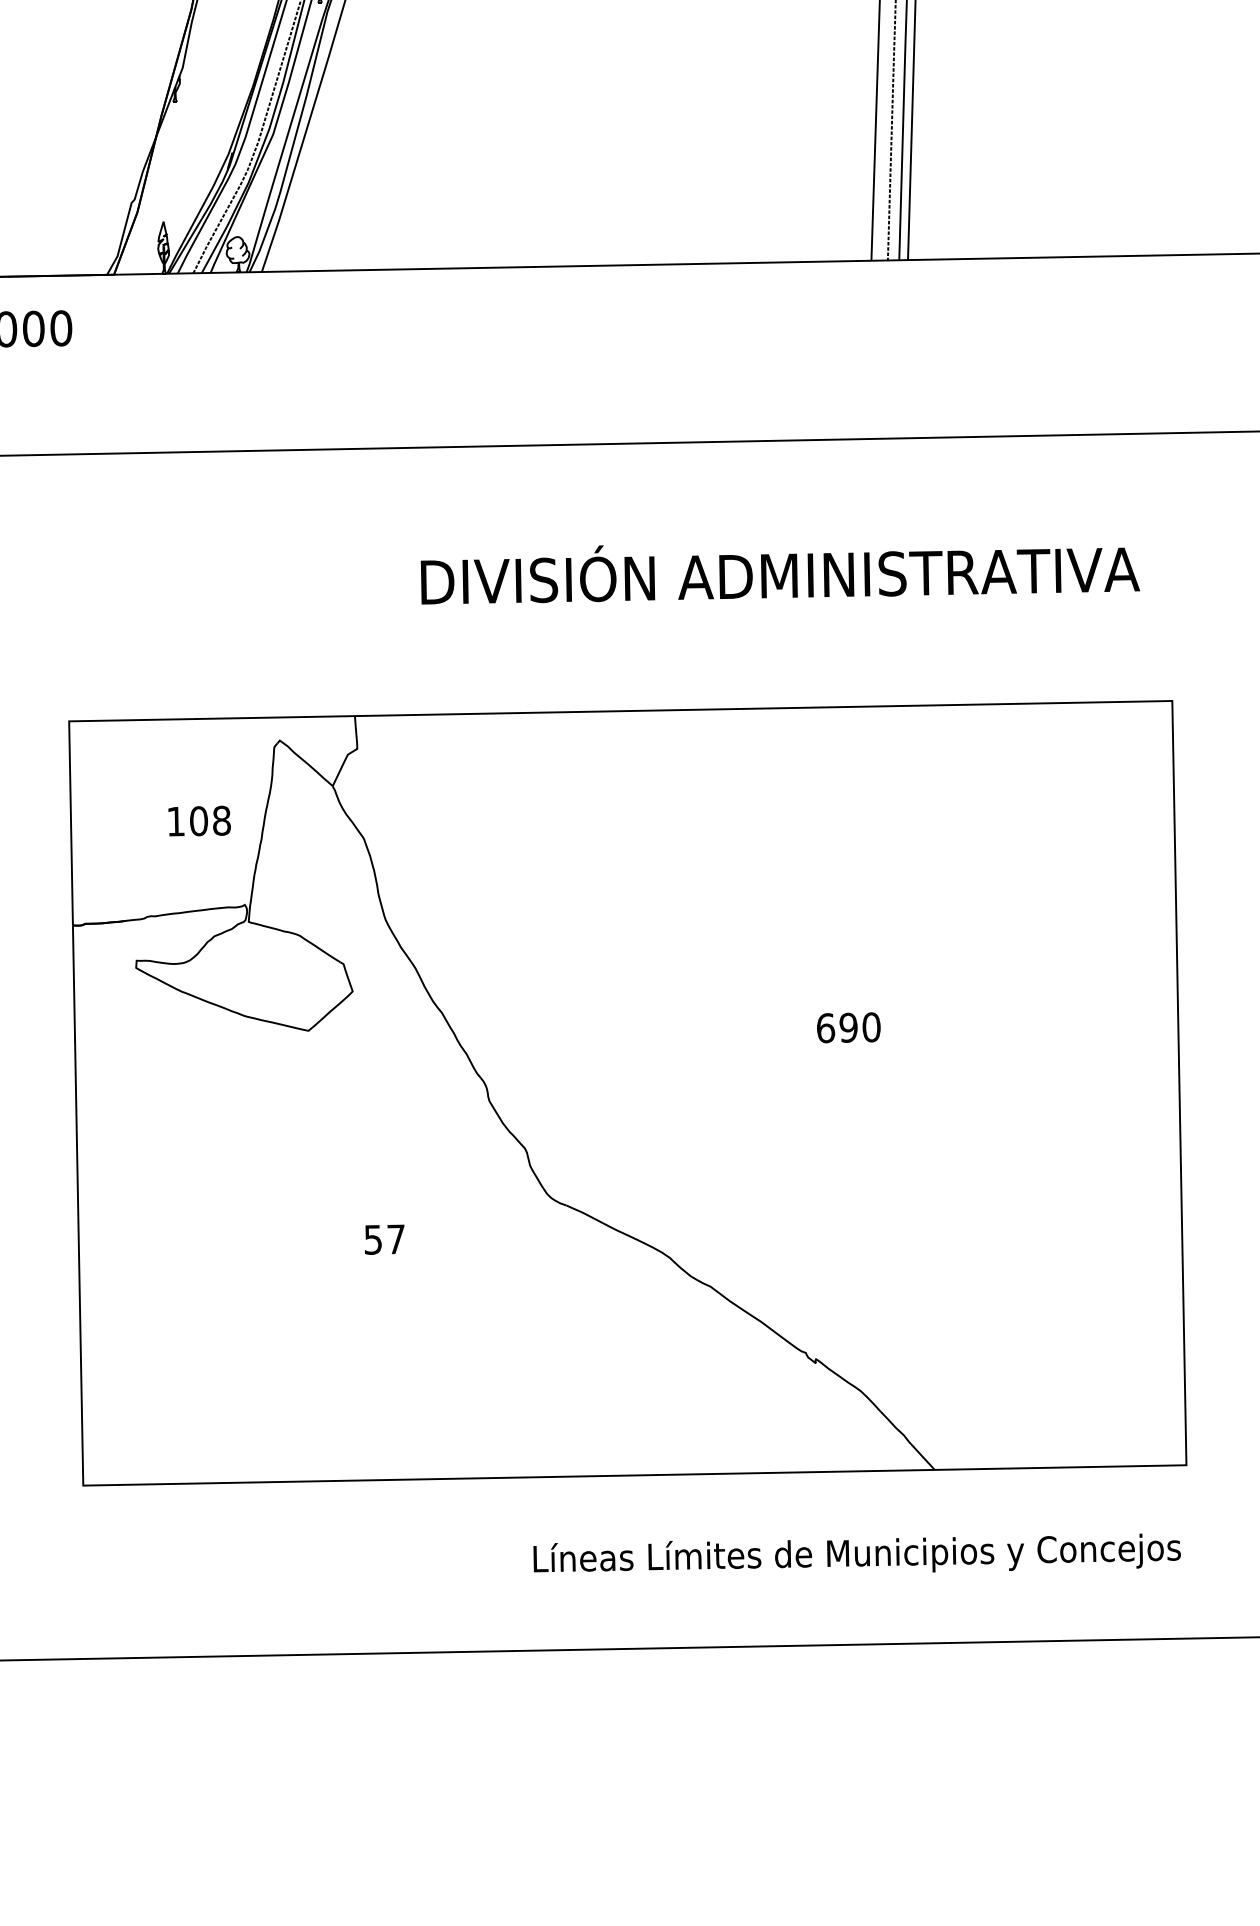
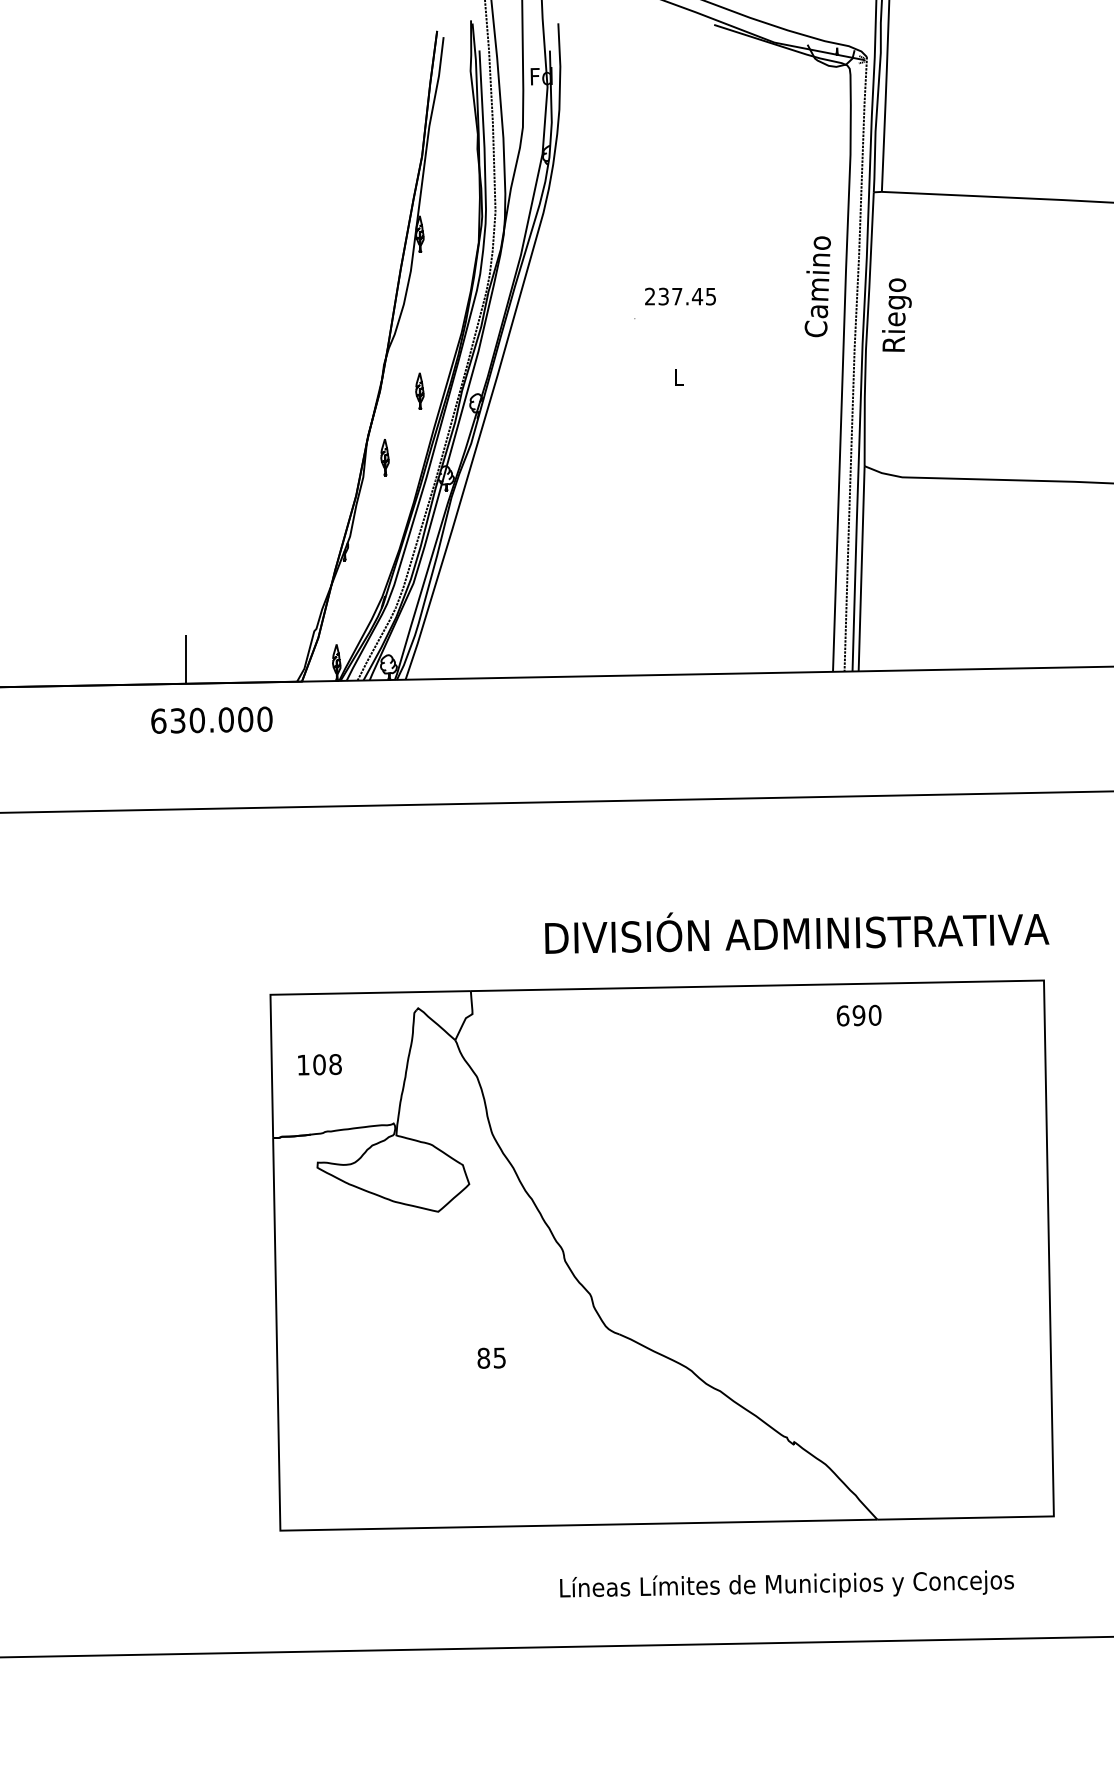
text: (780, 574) -> (797, 932), moved
text: (198, 820) -> (319, 1064), moved
text: (847, 1027) -> (858, 1015), moved
text: (384, 1238) -> (491, 1357), 57 -> 85
text: (856, 1552) -> (786, 1583), moved

